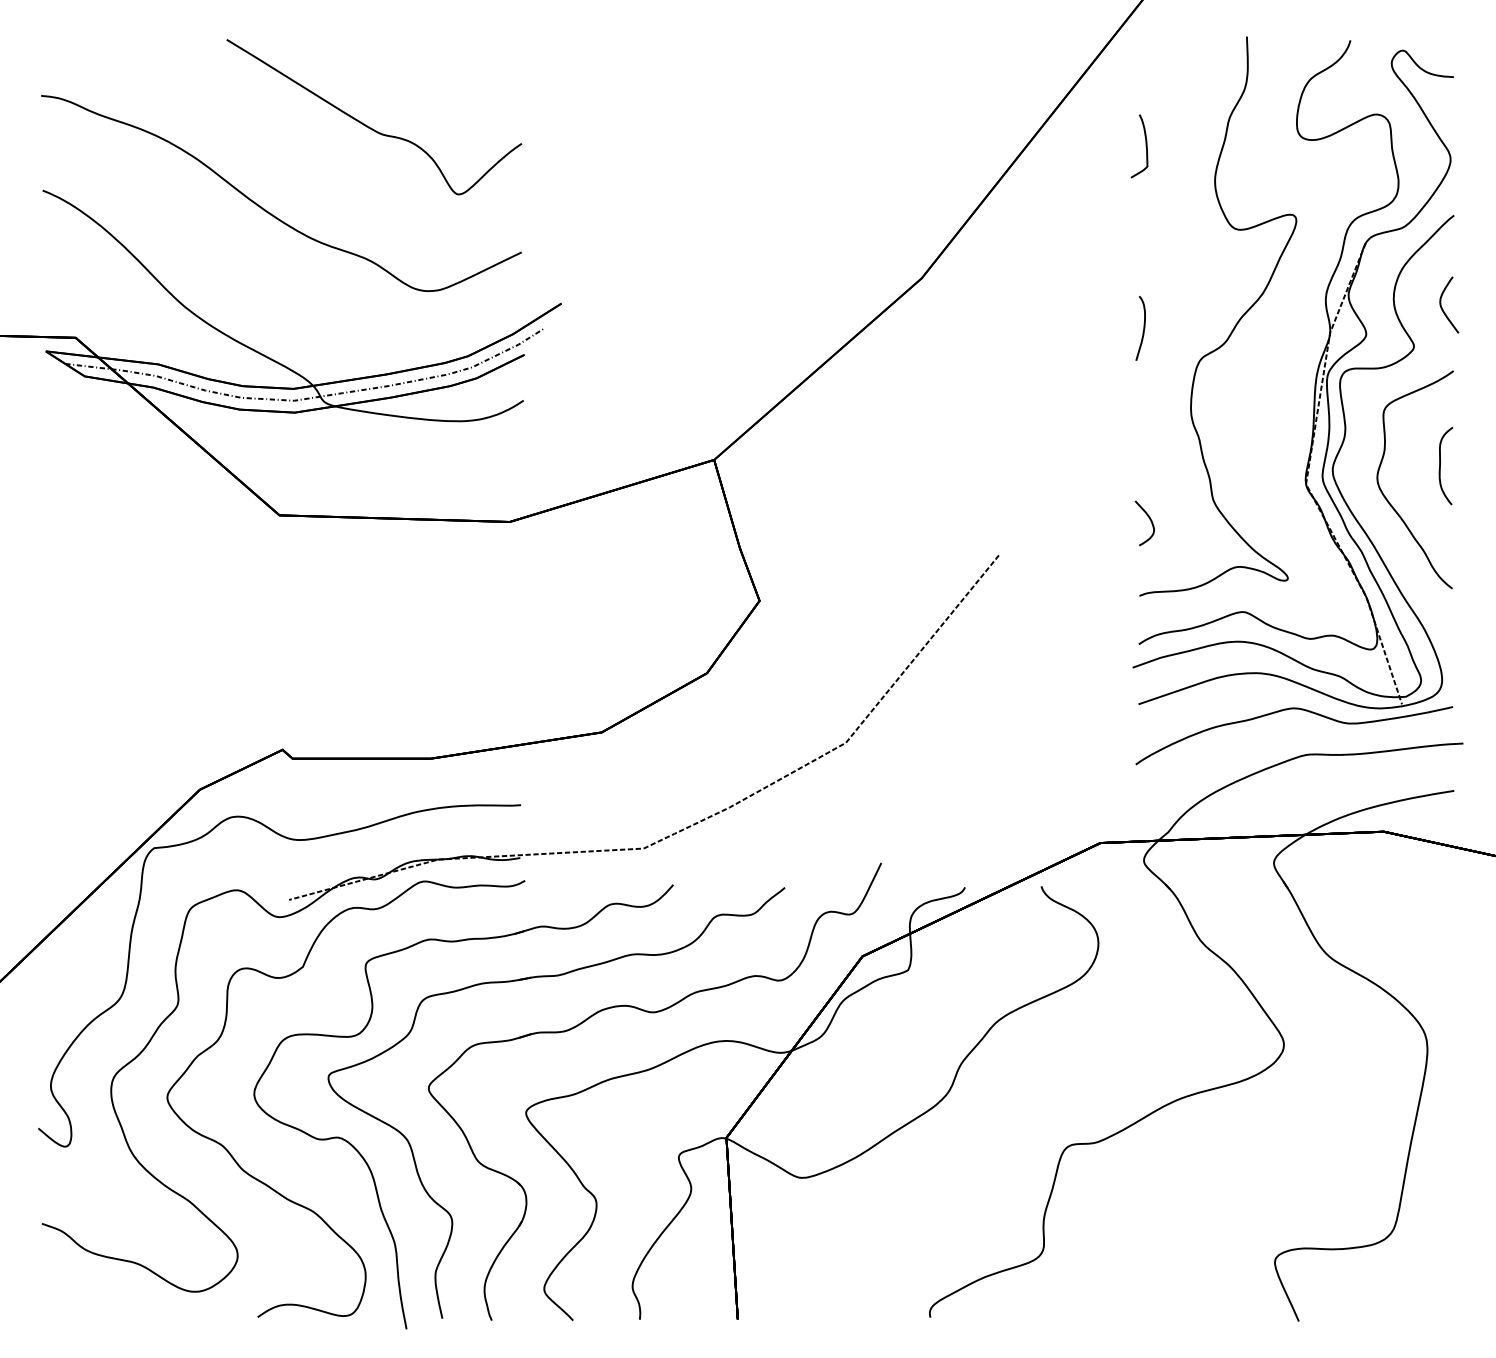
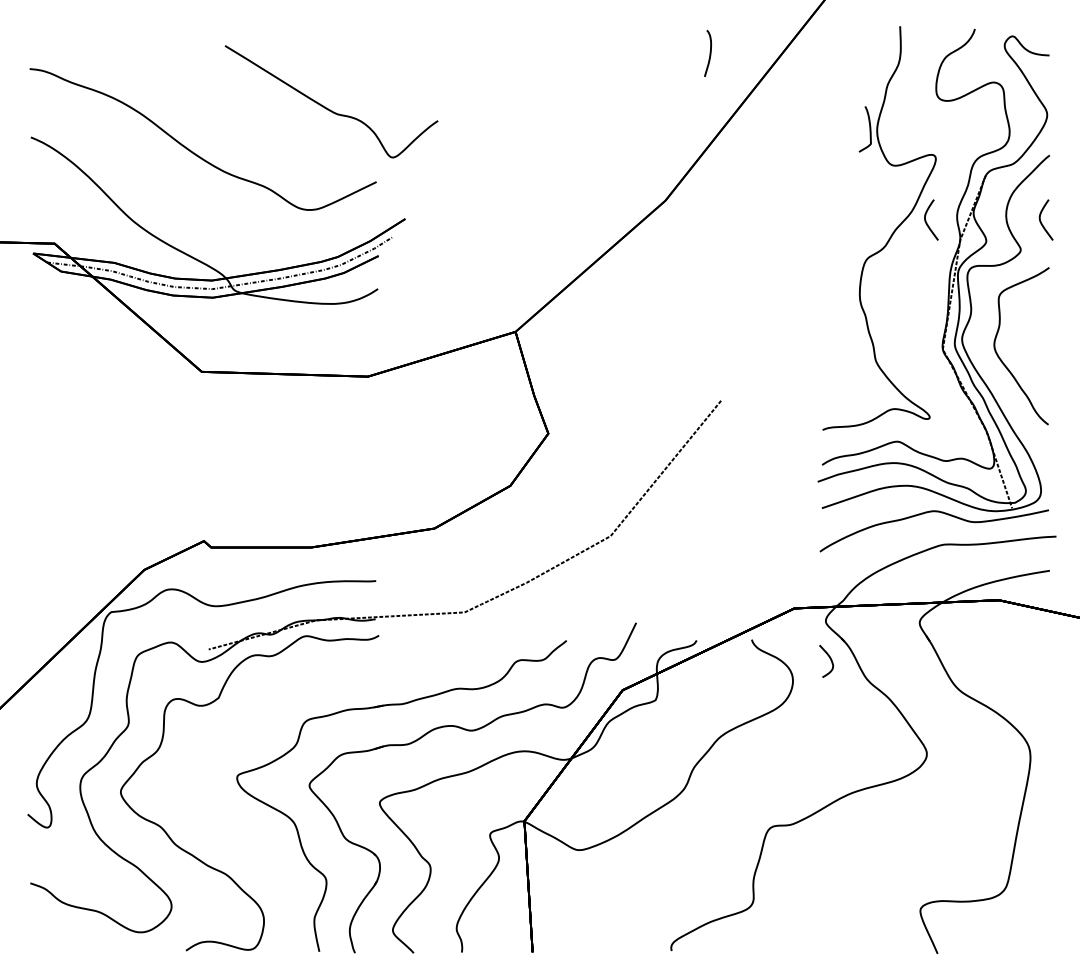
curve: (369, 126) -> (328, 108), moved
curve: (1145, 146) -> (869, 129), moved
curve: (1283, 307) -> (926, 221), added
curve: (1143, 328) -> (710, 53), moved
curve: (1440, 465) -> (1039, 335), removed
curve: (1150, 521) -> (830, 660), moved
part: (367, 1162) -> (265, 839), removed

